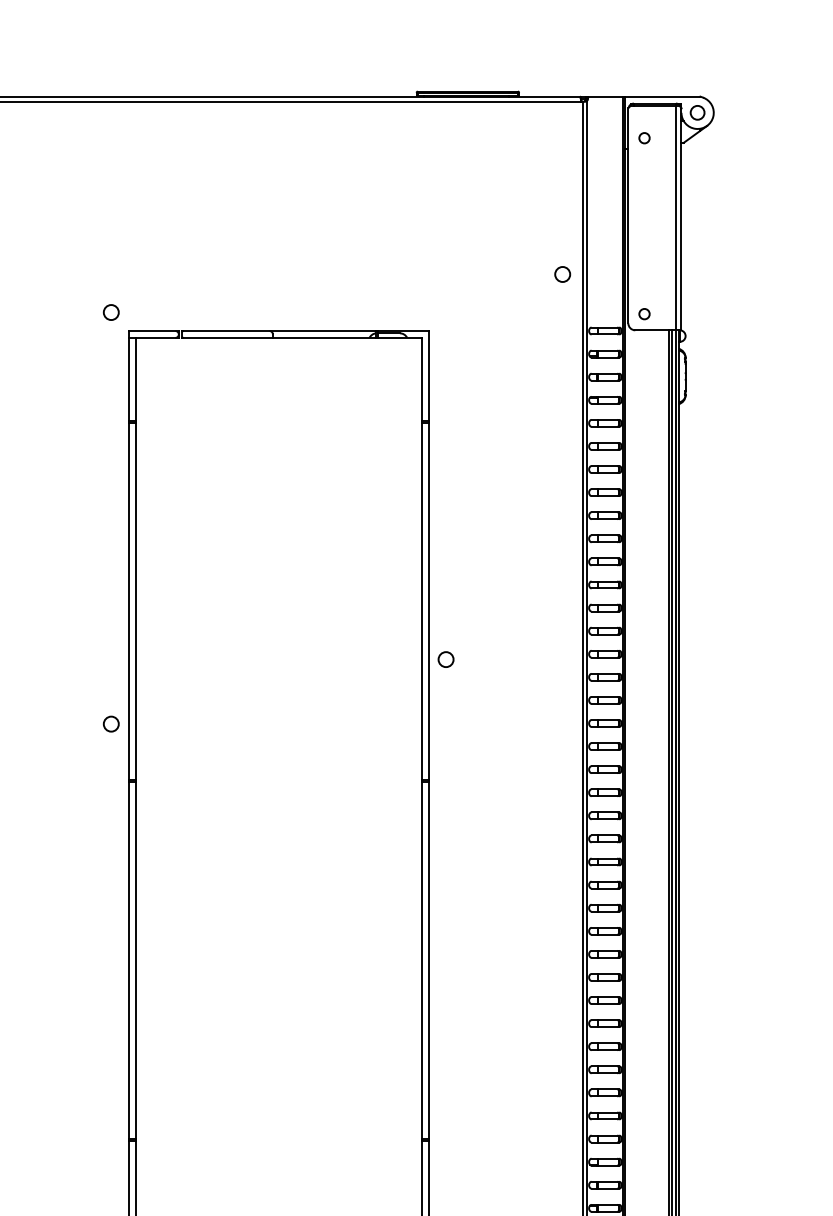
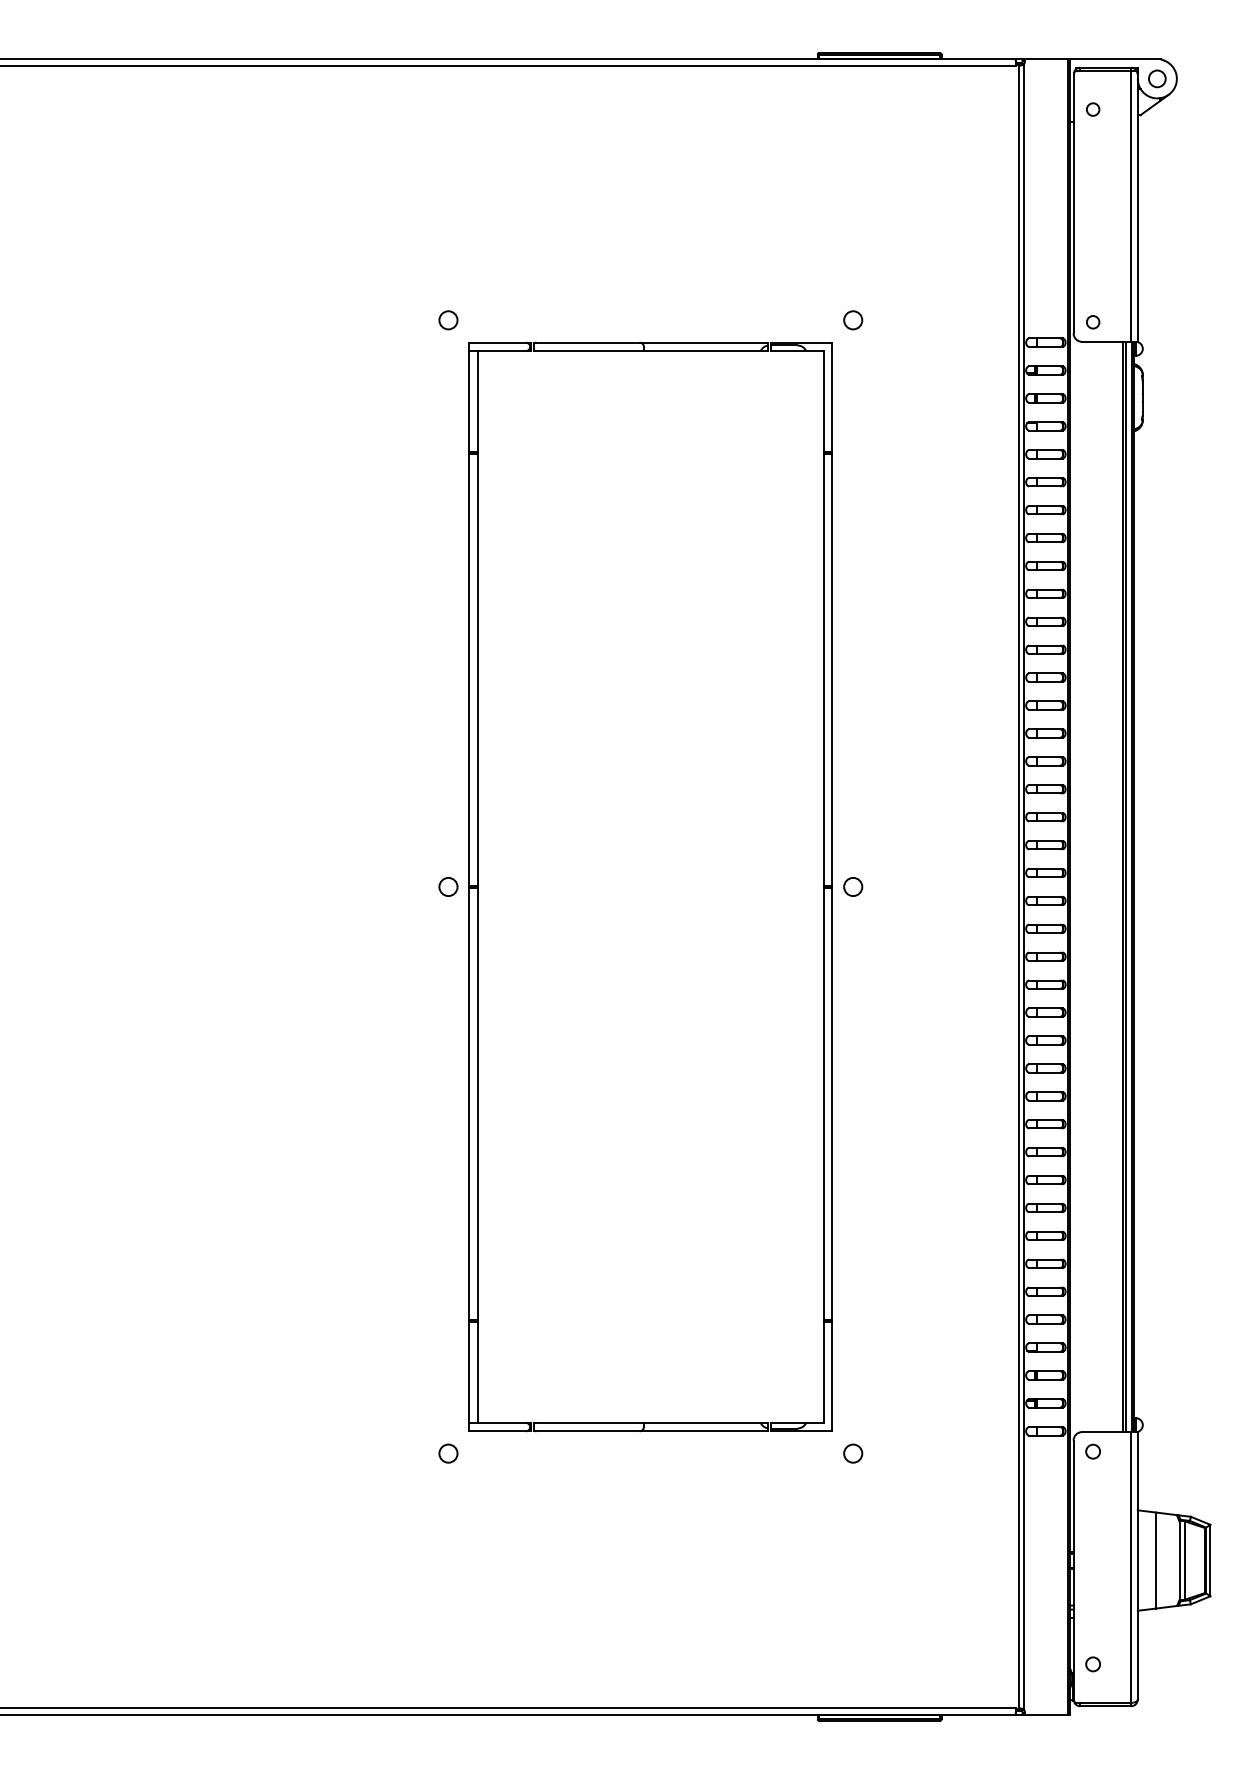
circle: (562, 274) -> (853, 320), moved
circle: (446, 659) -> (853, 886), moved
circle: (111, 723) -> (448, 886), moved

